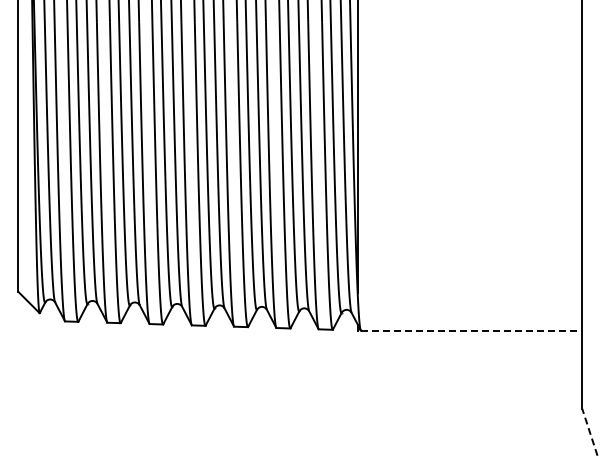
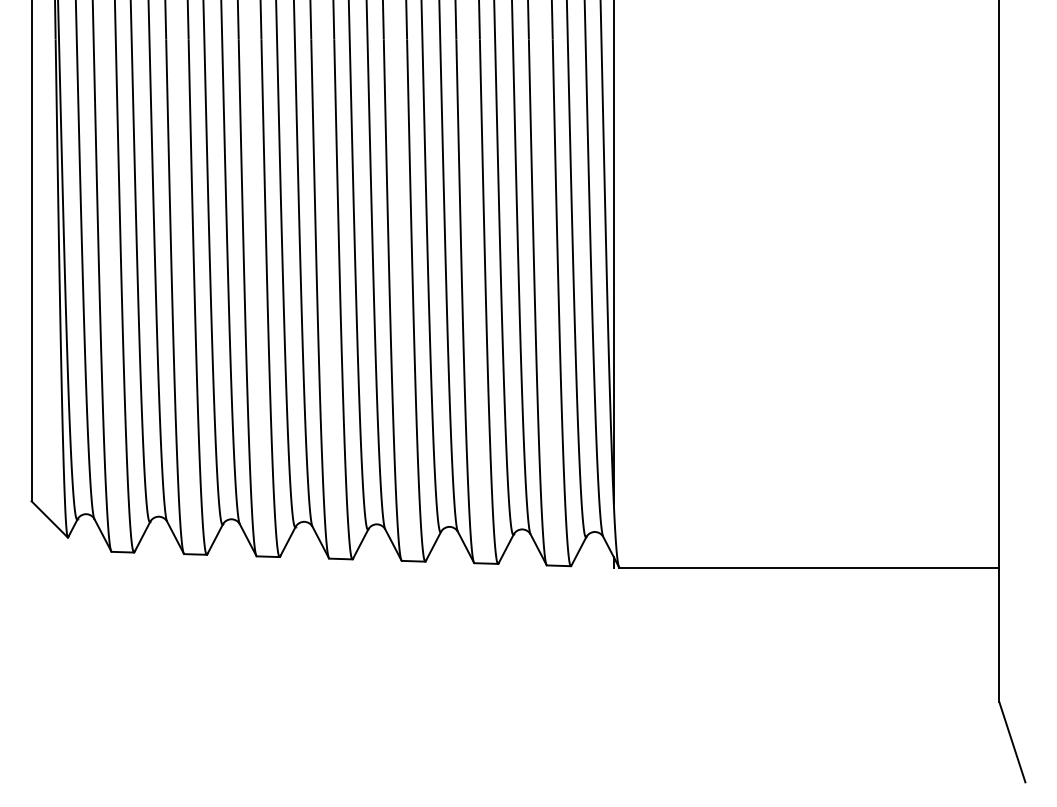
line: (471, 330) -> (809, 567), dashed -> solid
line: (589, 432) -> (1011, 742), dashed -> solid

